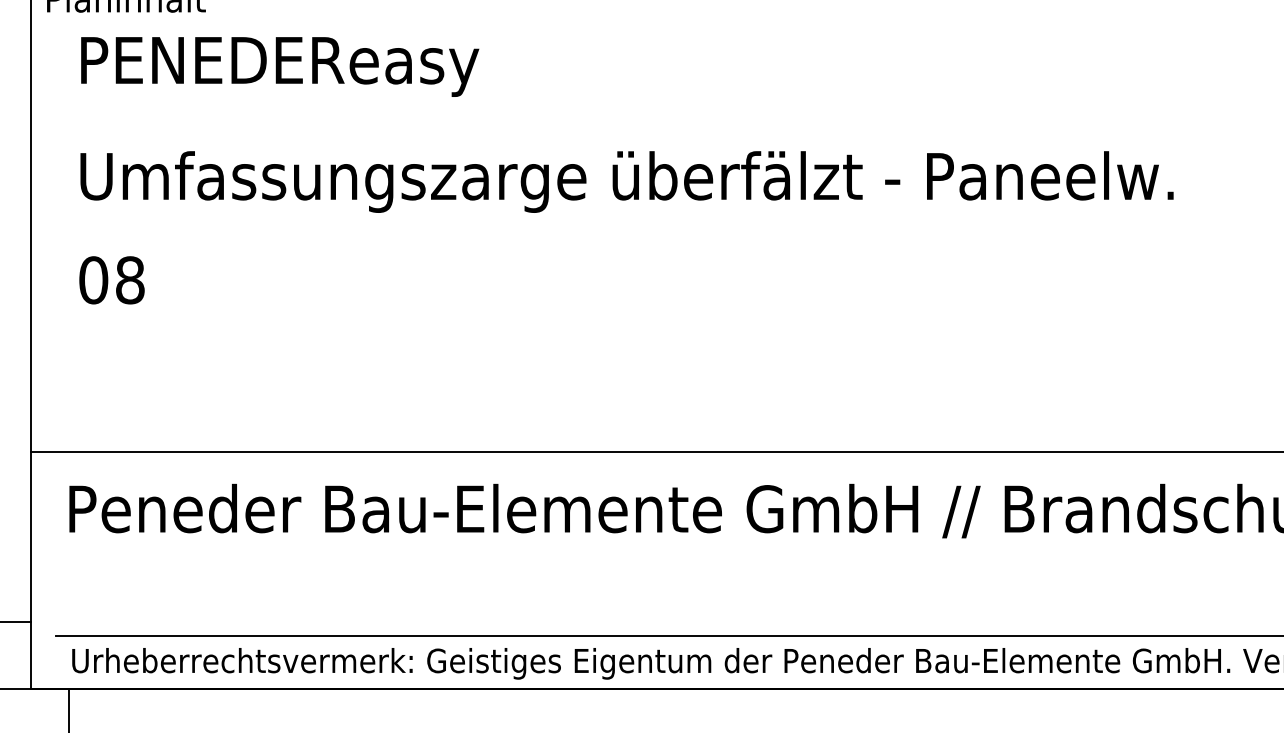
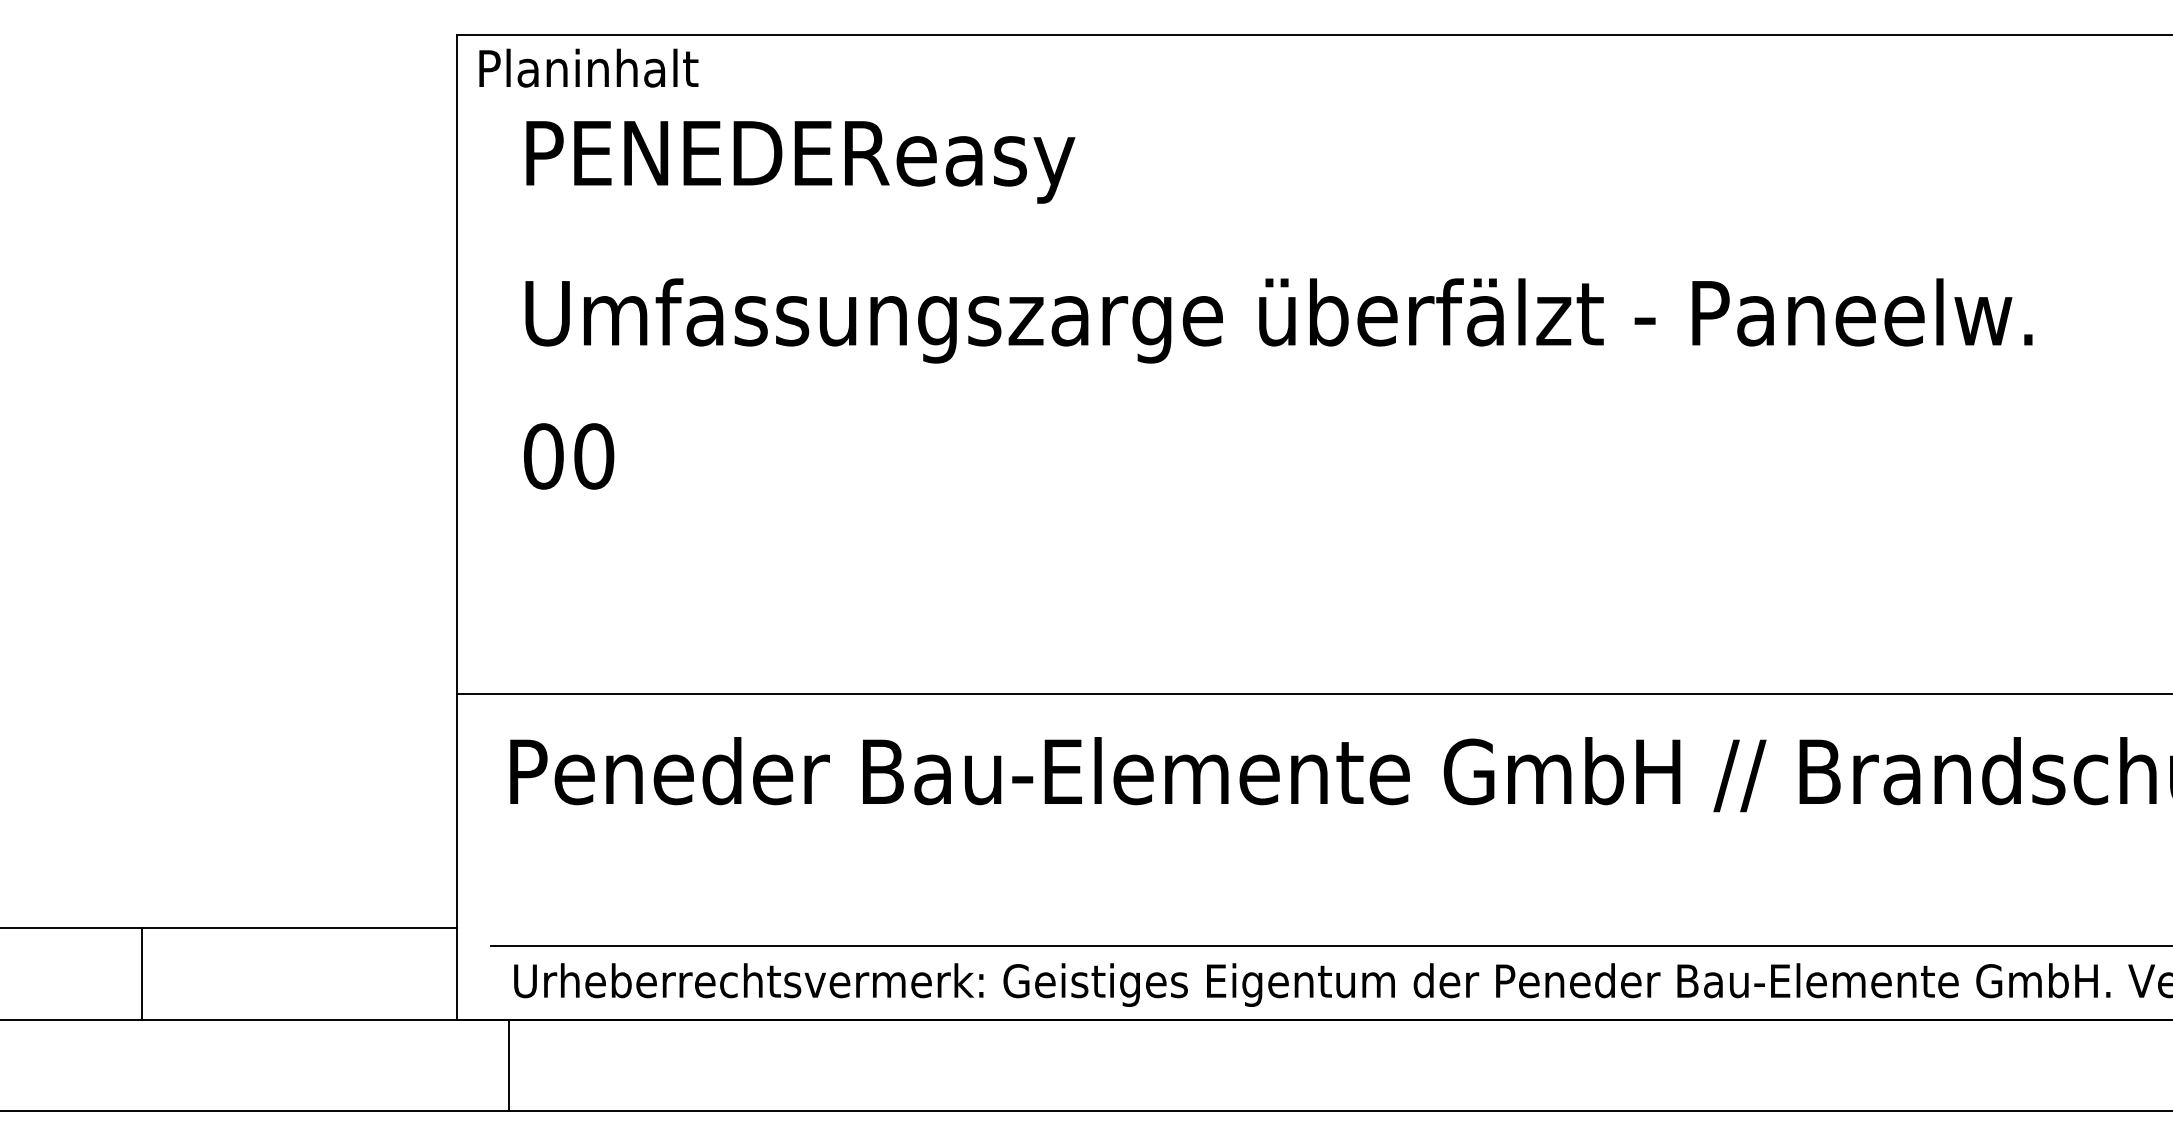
text: (130, 280) -> (594, 456), 08 -> 00

